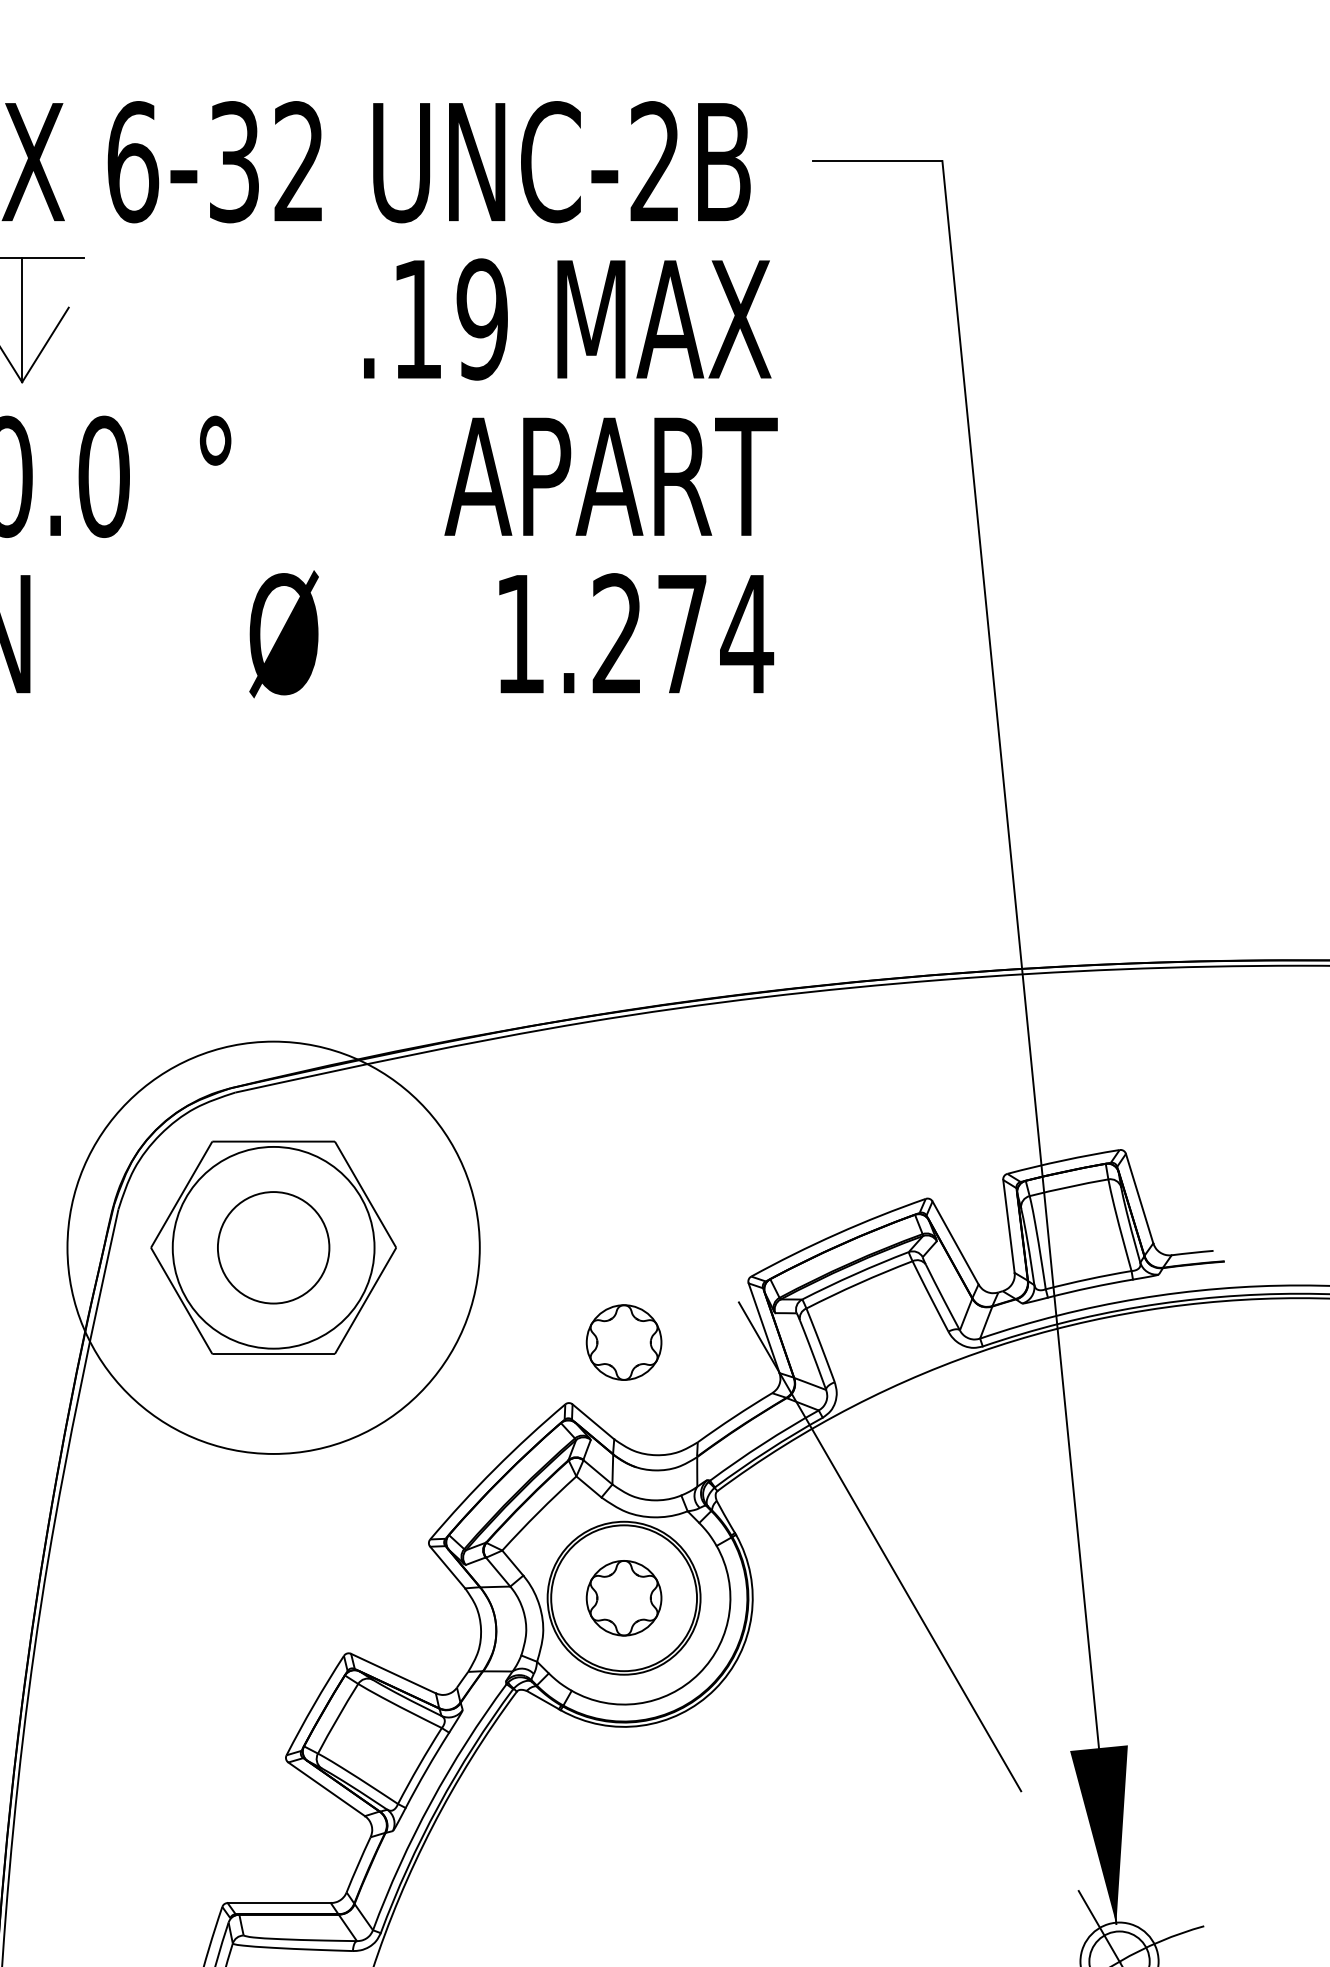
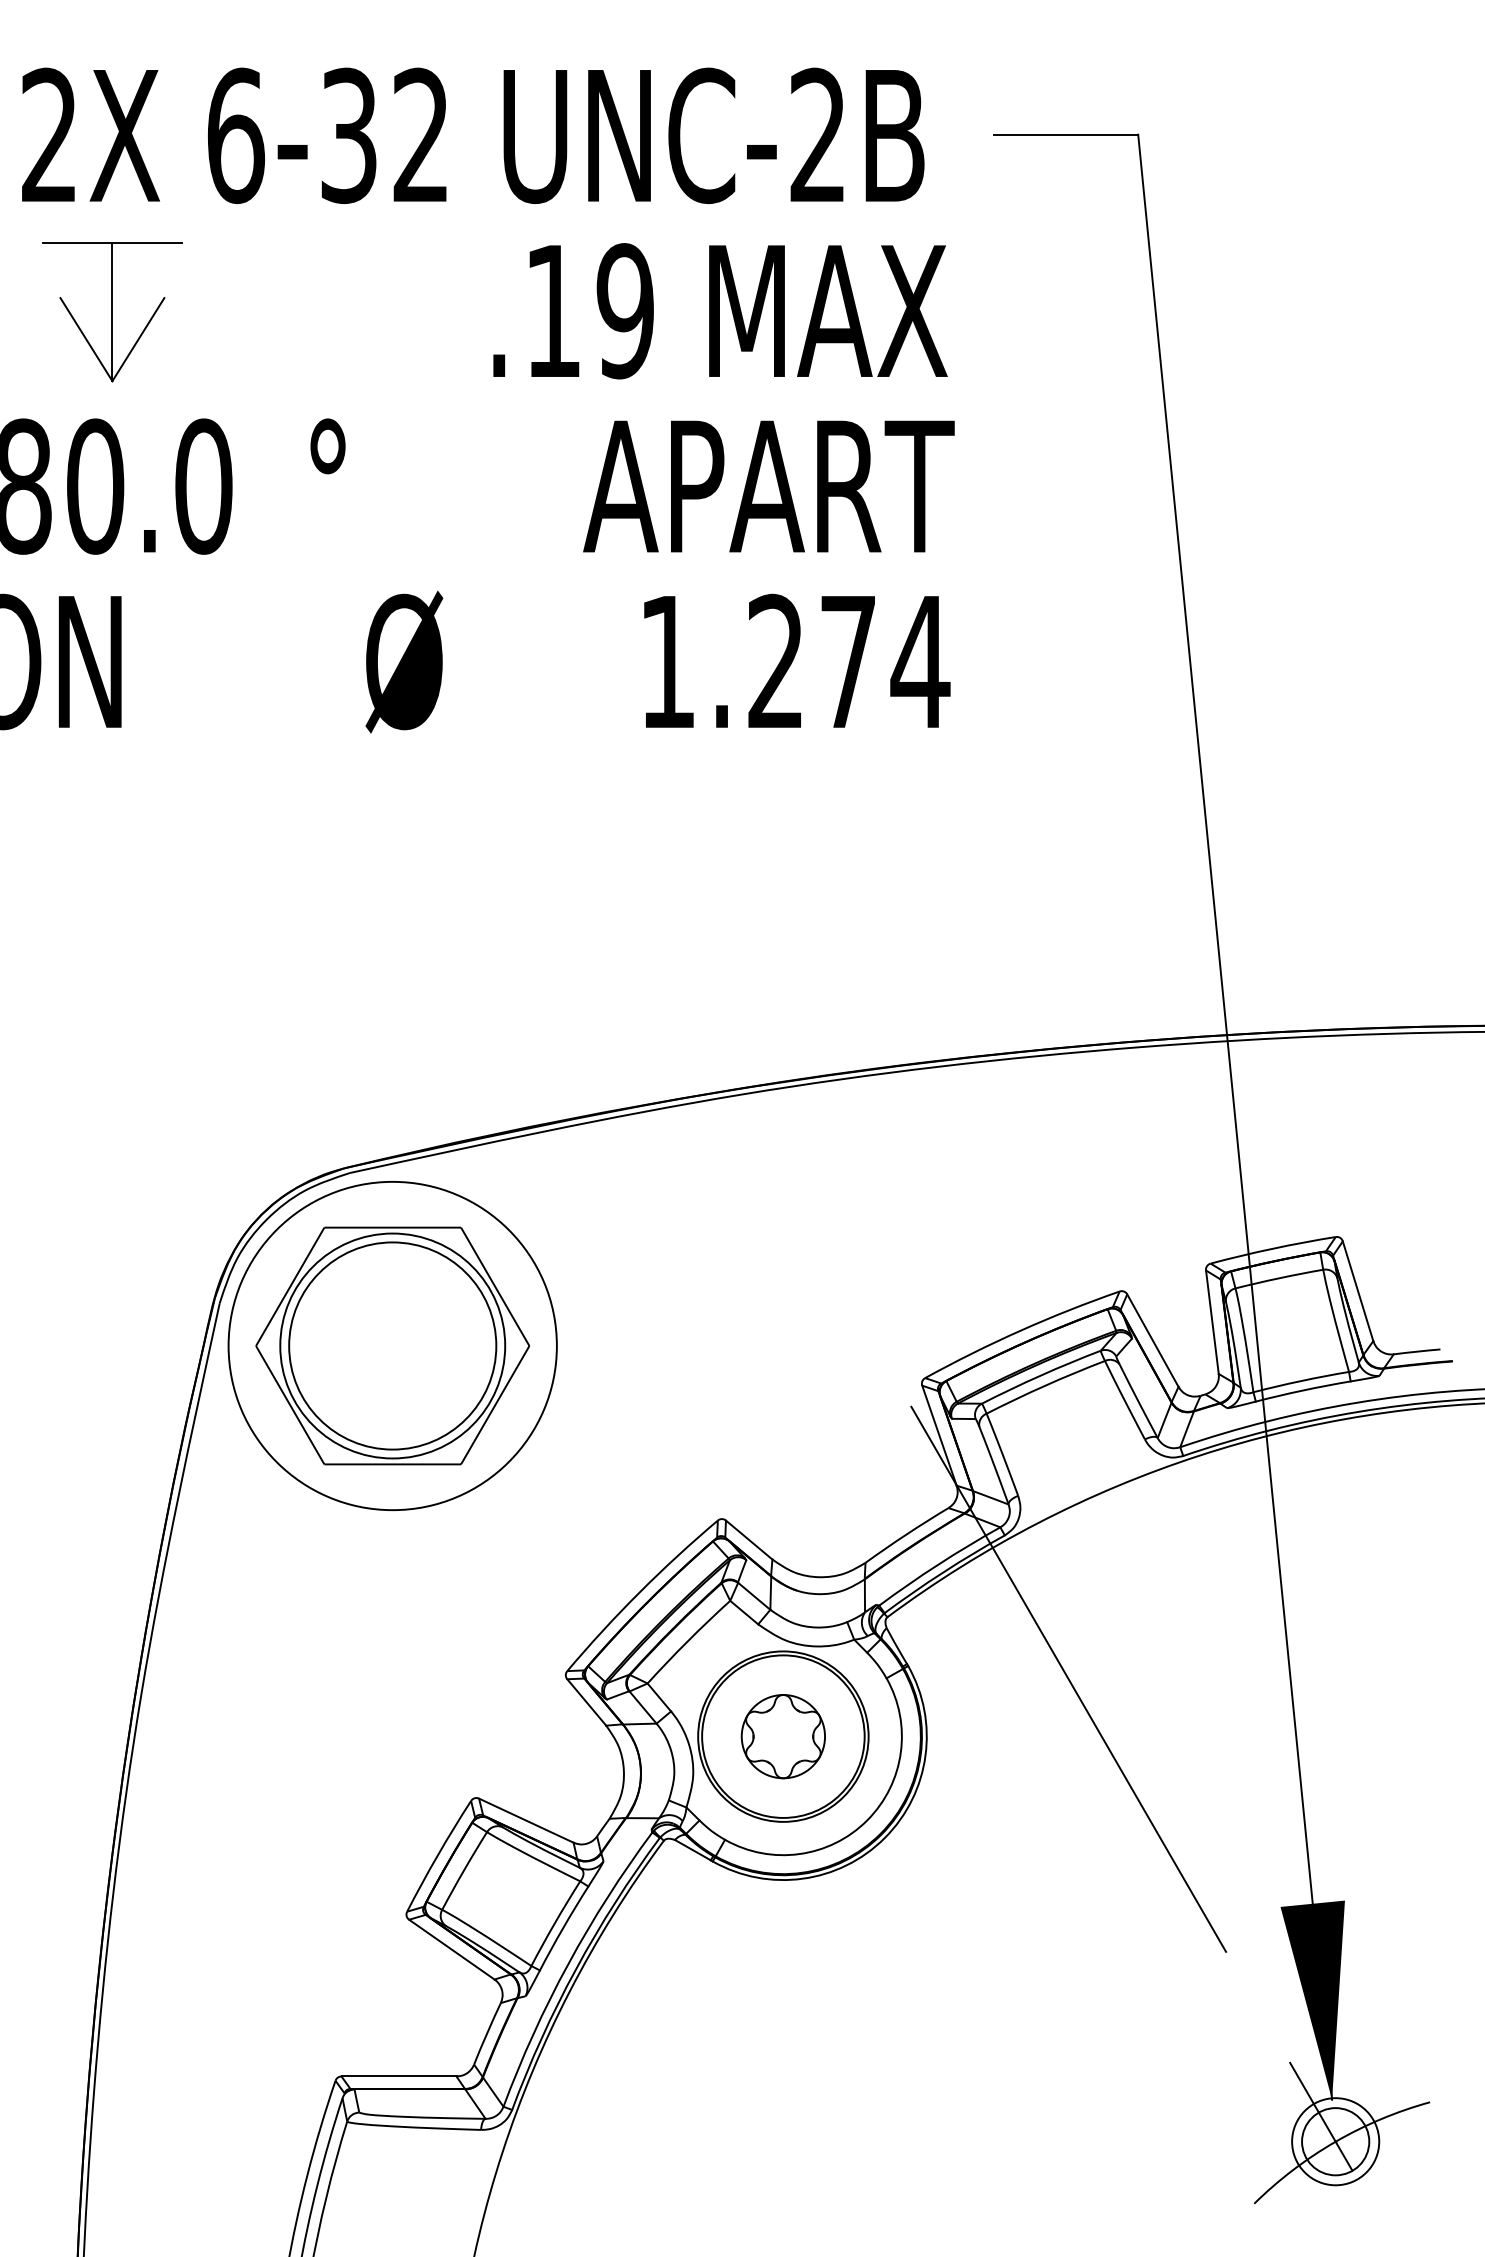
circle: (273, 1247) -> (392, 1345), size x0.71
circle: (273, 1247) -> (392, 1345), size x1.67
part: (623, 1342) -> (782, 1451), removed

